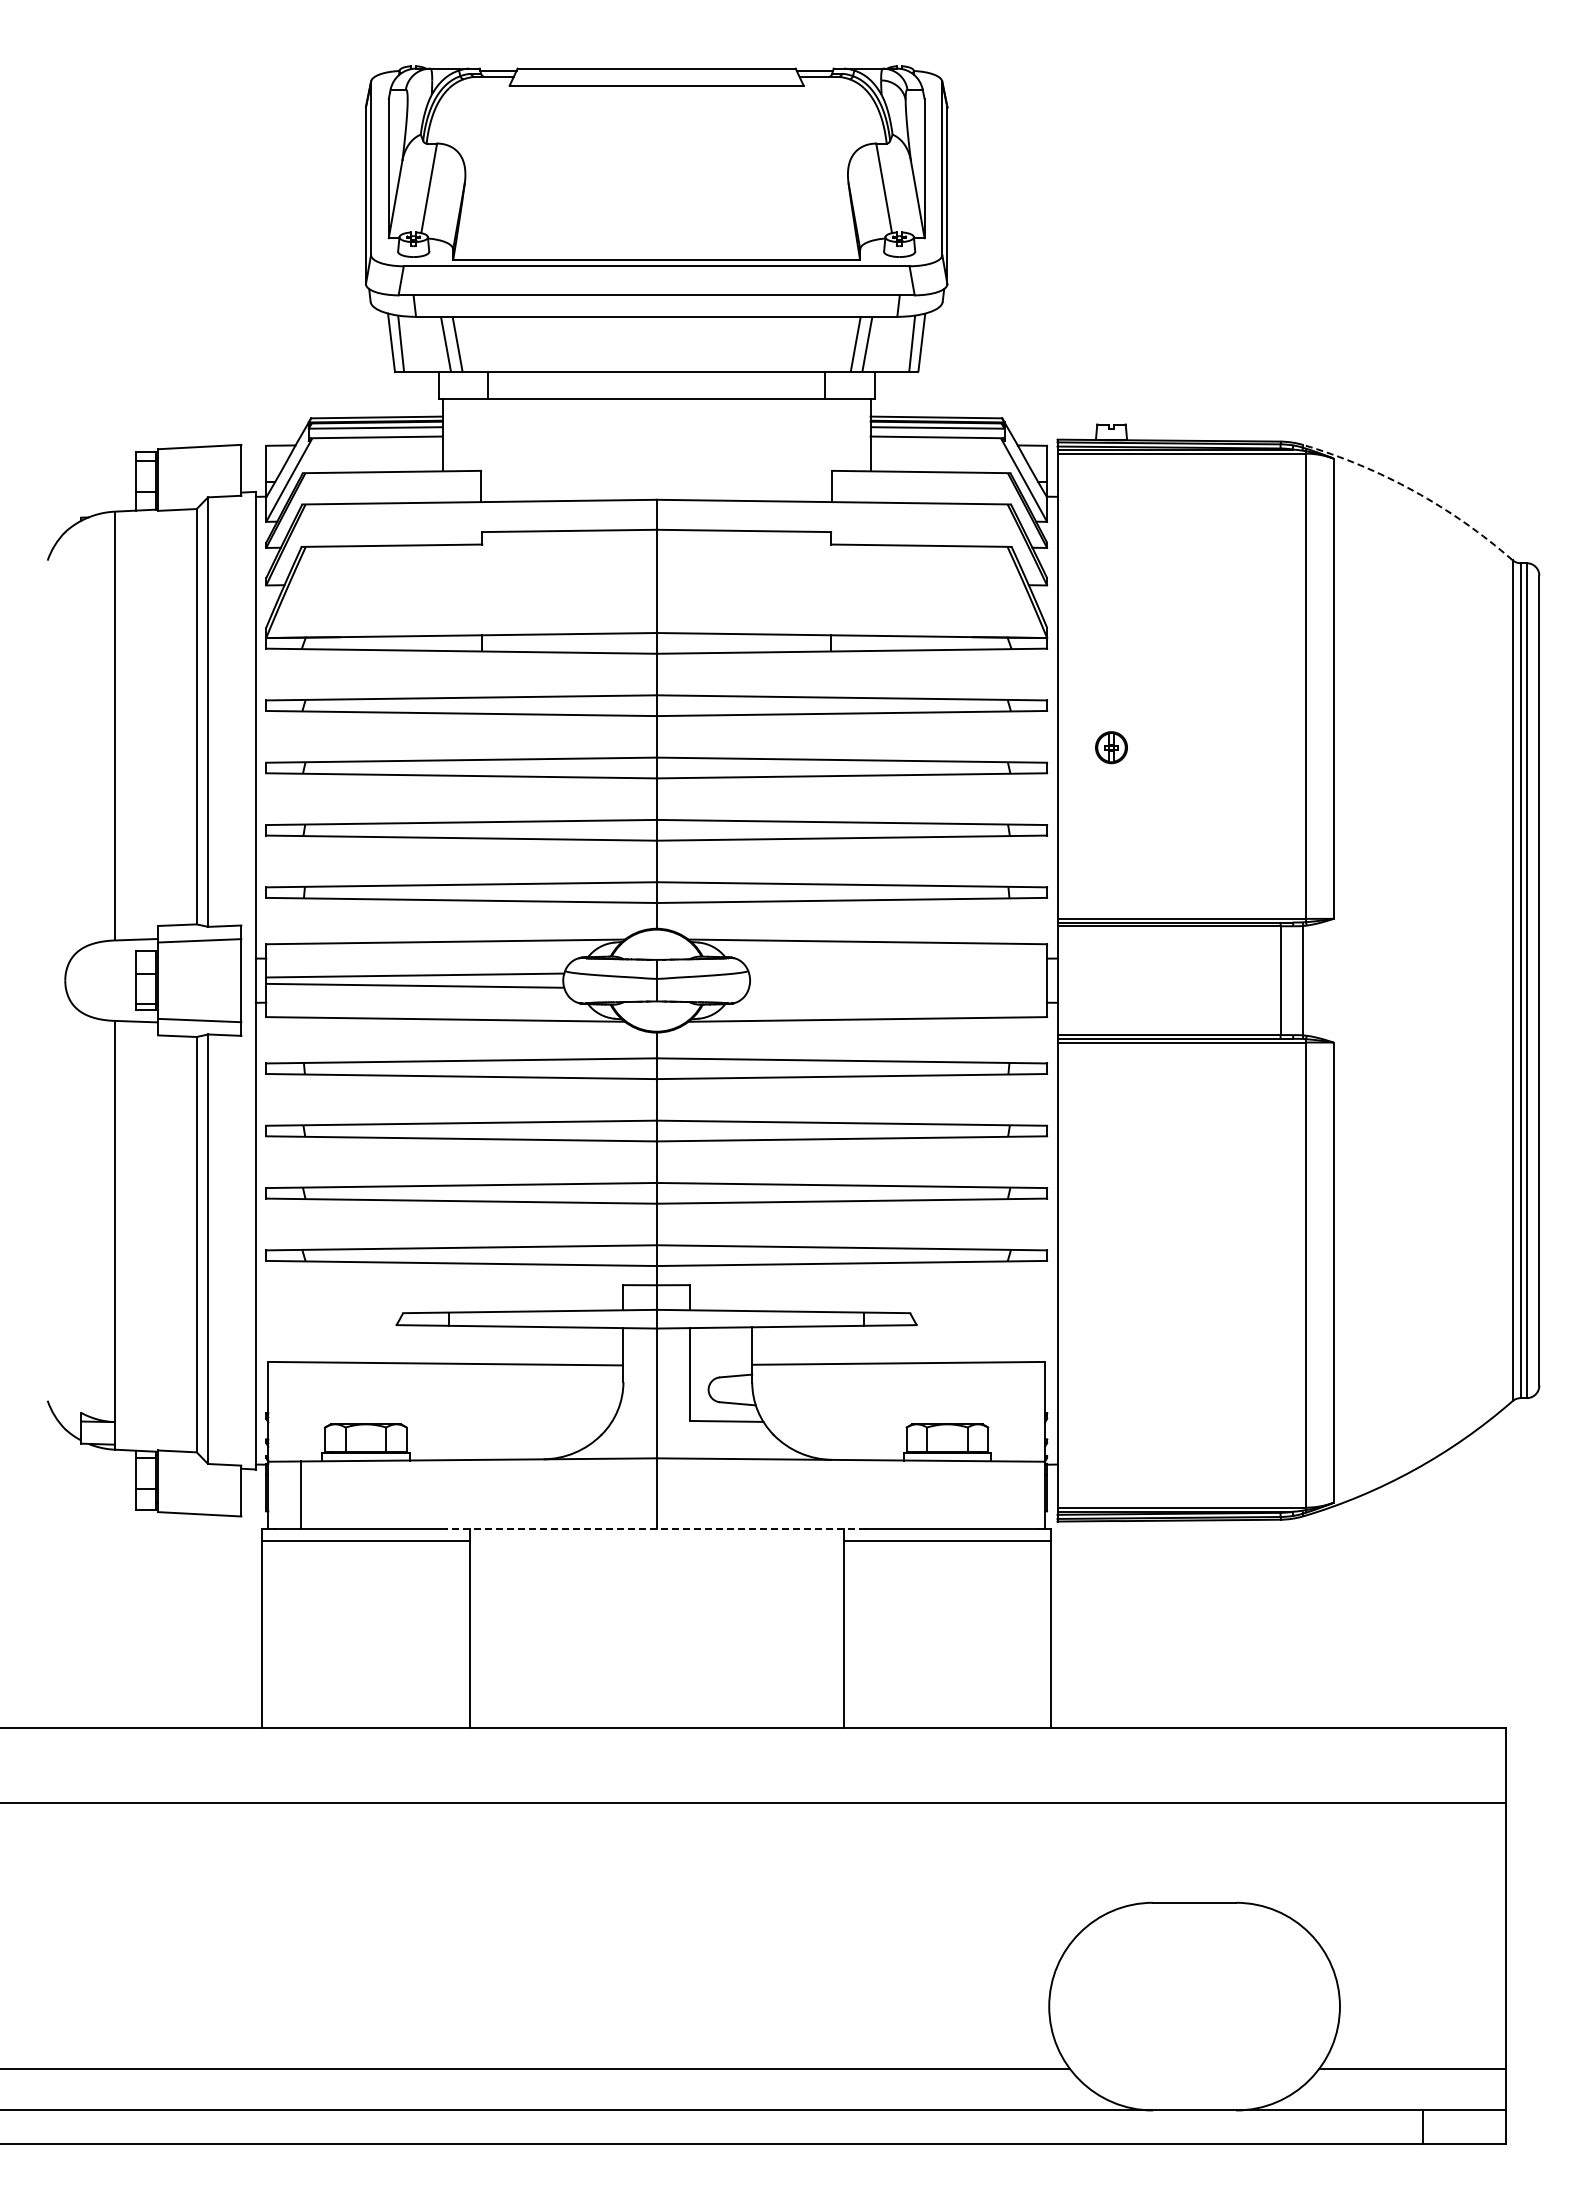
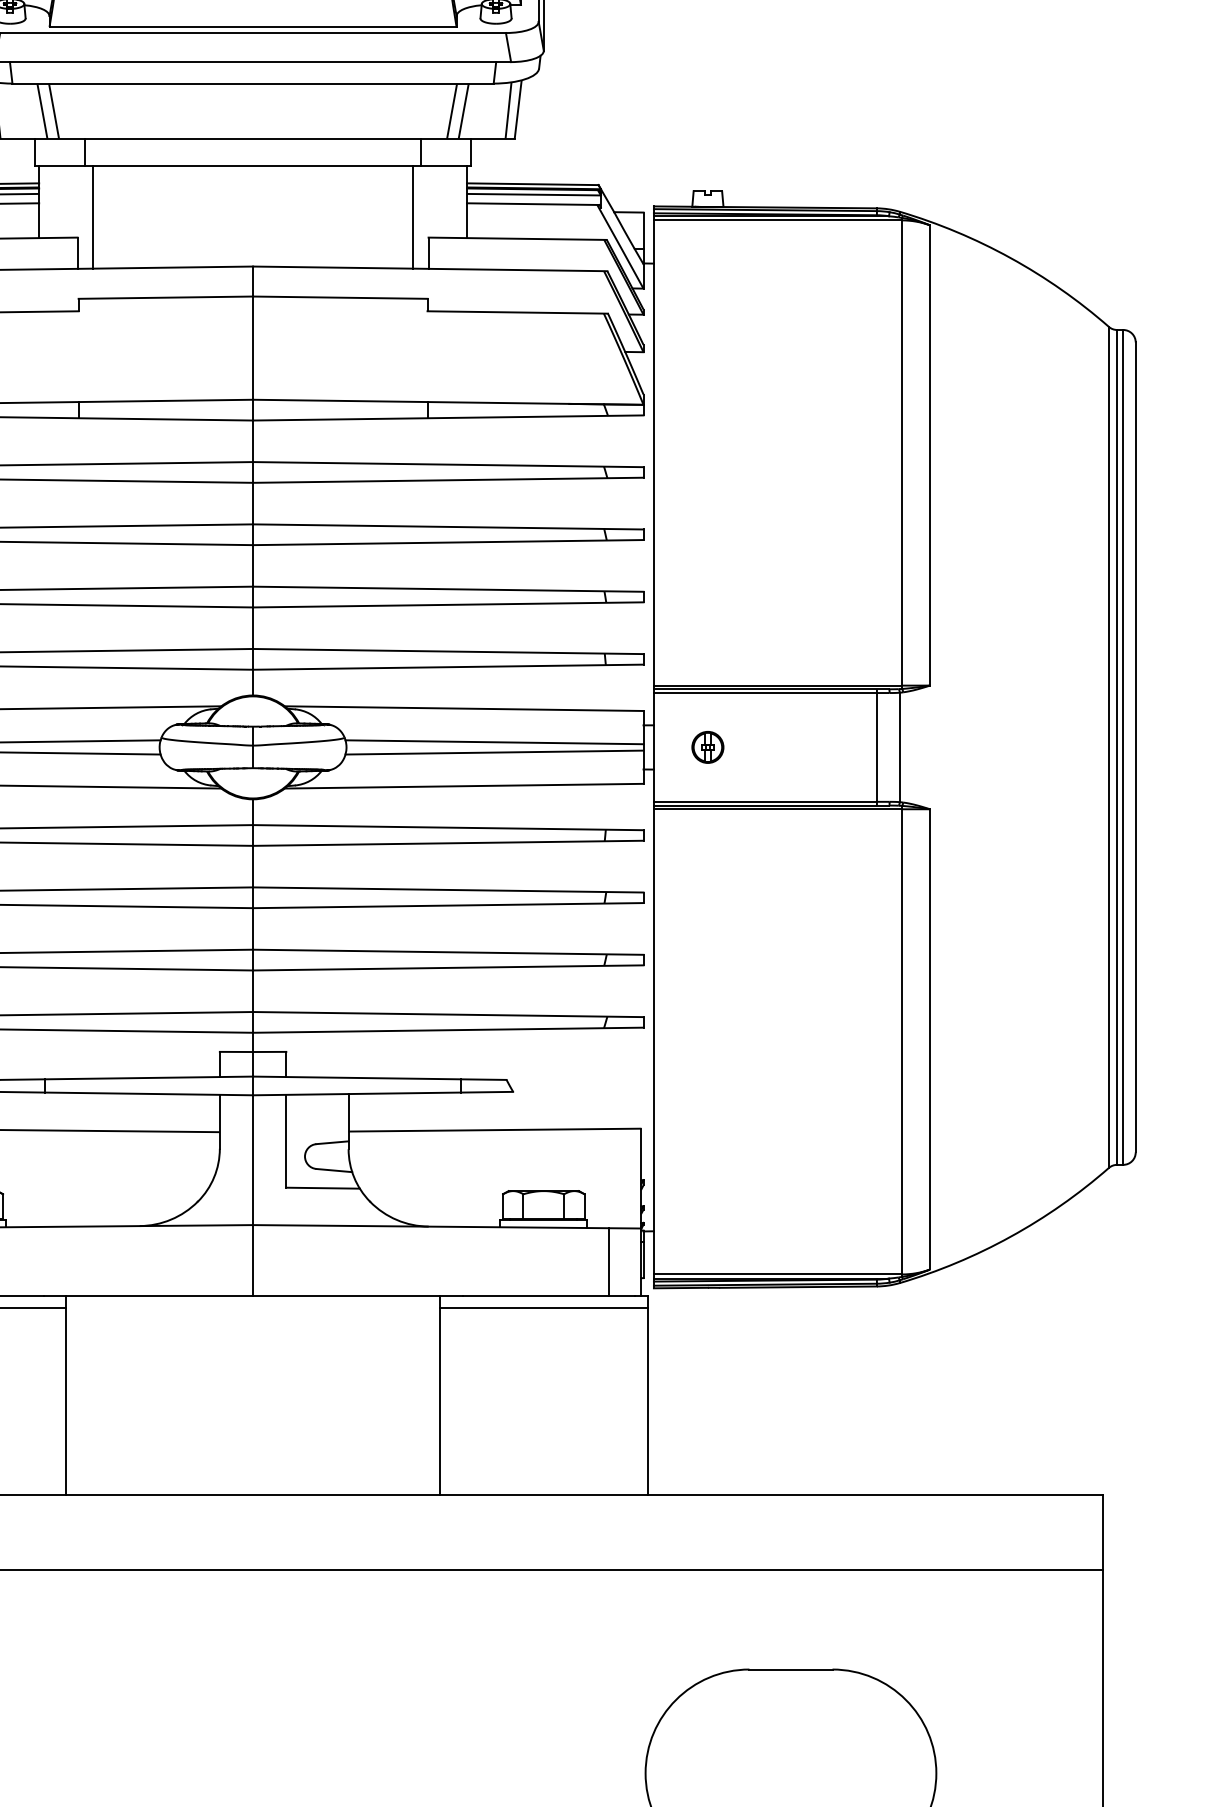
line: (496, 450) -> (92, 217), added
line: (816, 450) -> (412, 217), added
arc: (1414, 491) -> (1010, 258), dashed -> solid
part: (1111, 747) -> (707, 747), moved
line: (898, 975) -> (494, 742), added
line: (898, 985) -> (494, 752), added
line: (1012, 1494) -> (608, 1261), added
line: (656, 1528) -> (252, 1295), dashed -> solid

